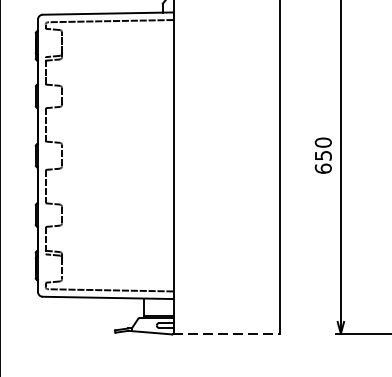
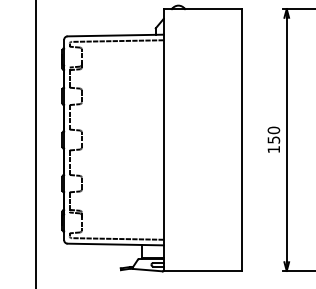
text: (322, 168) -> (273, 149), 650 -> 150
line: (227, 333) -> (203, 270), dashed -> solid

